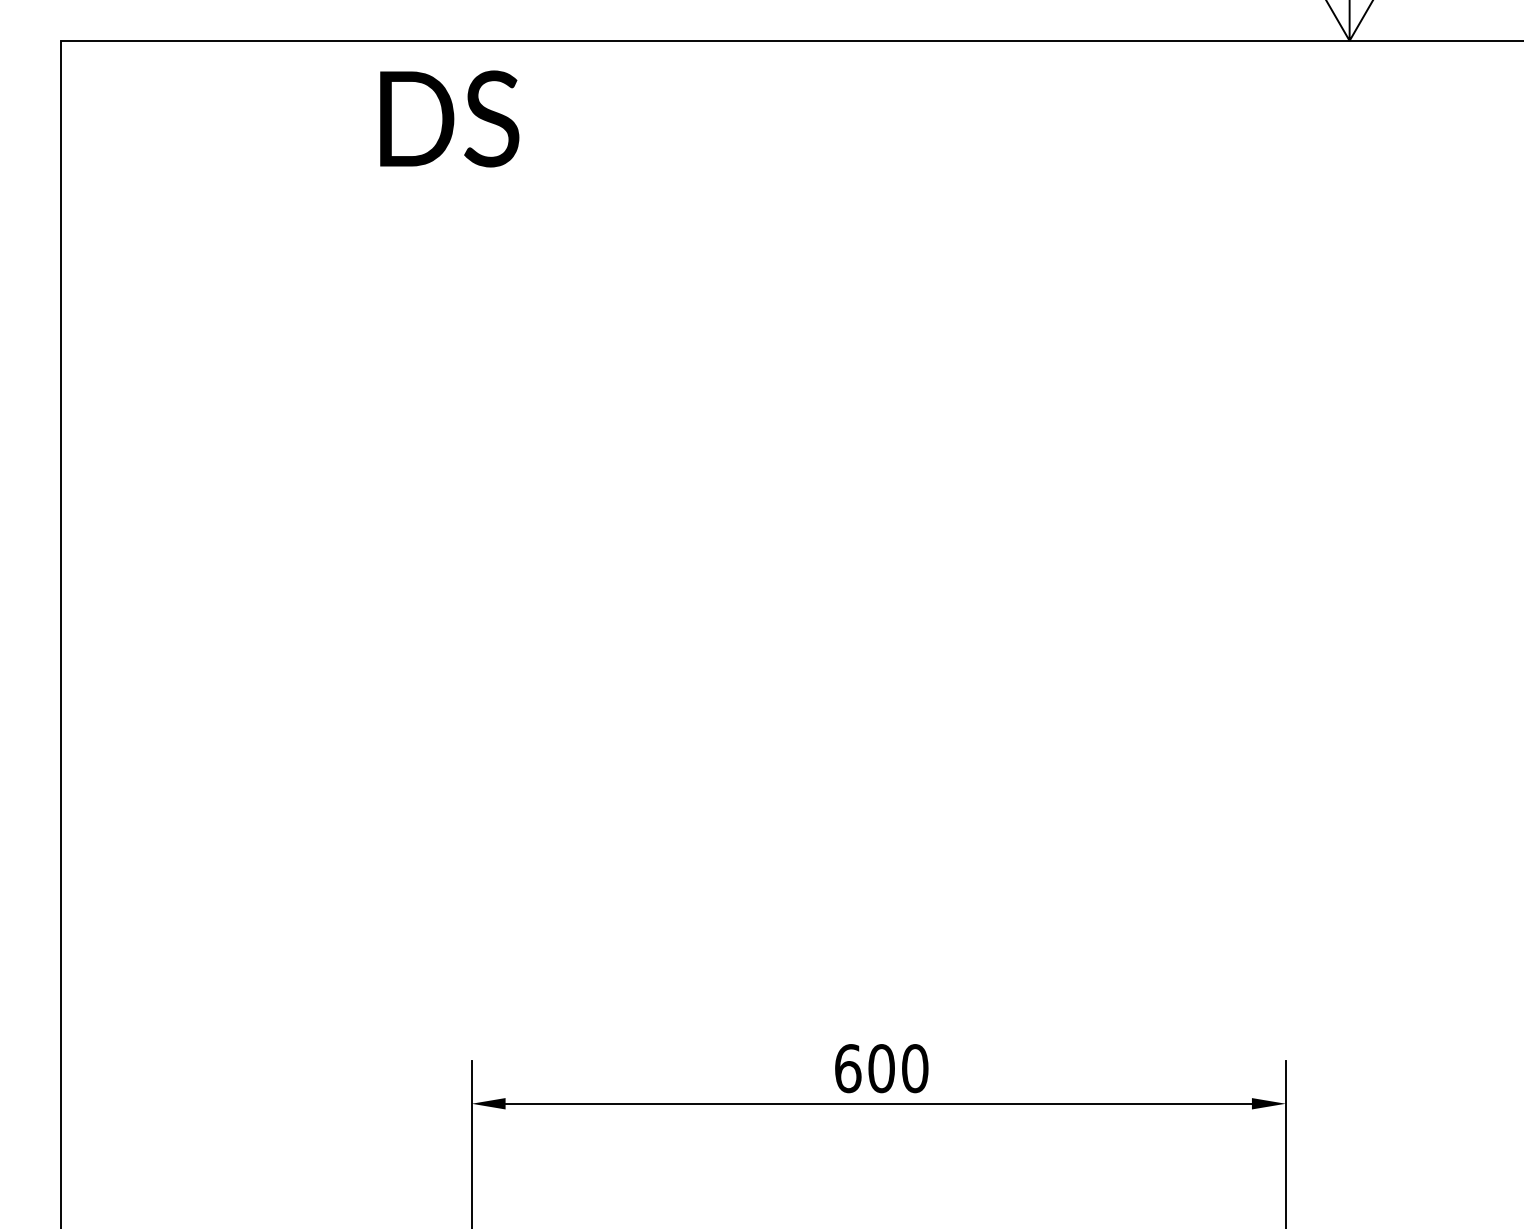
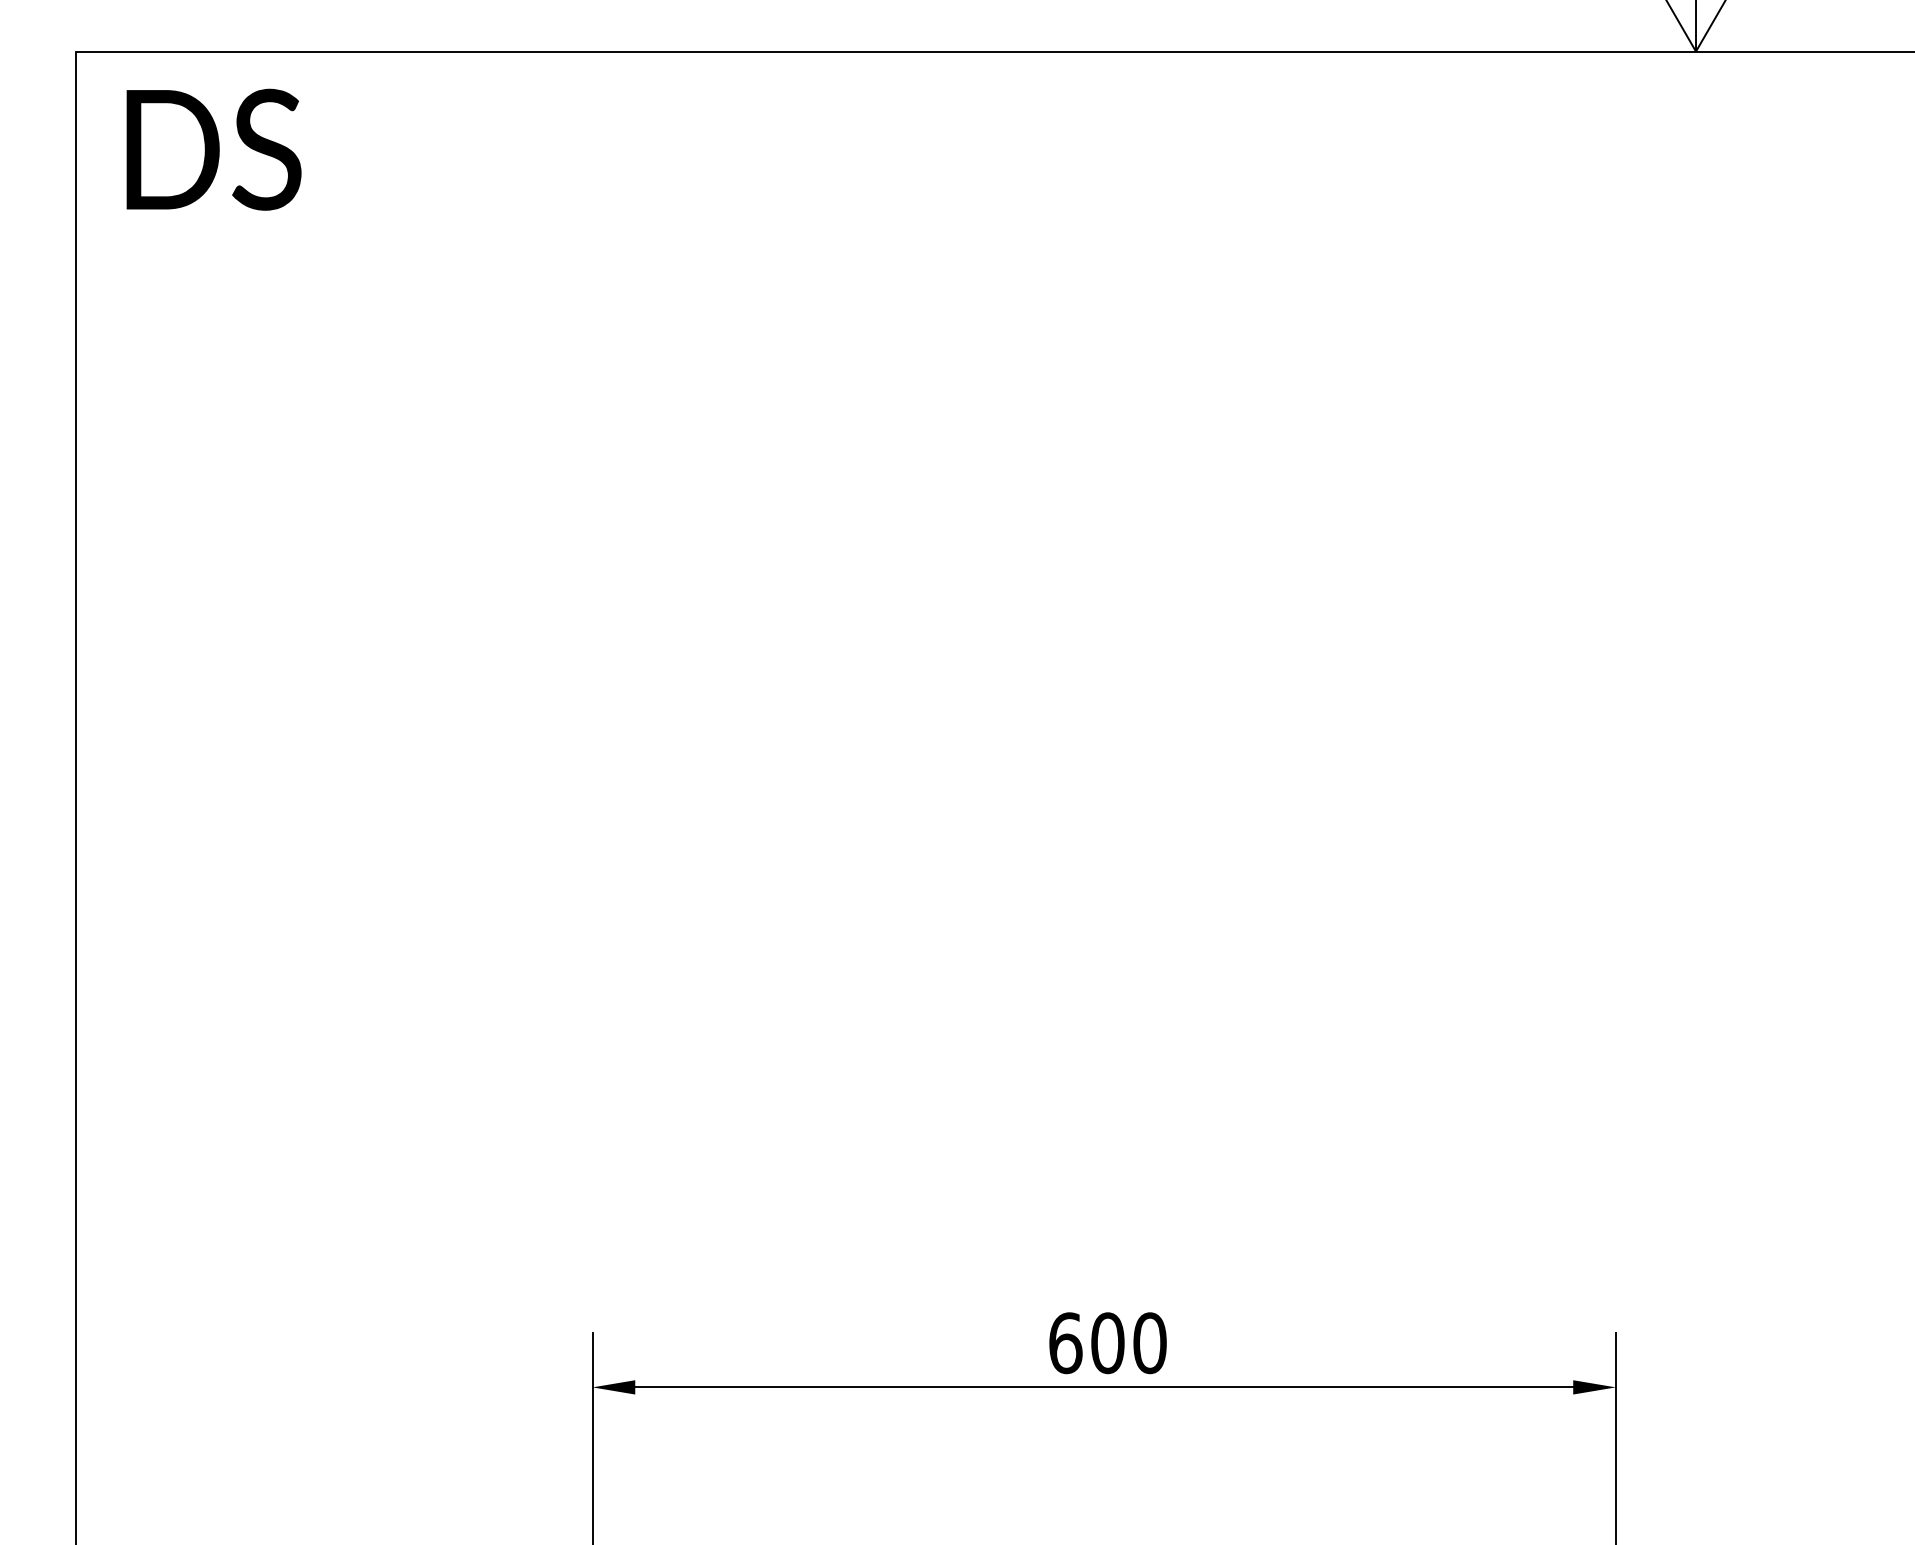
text: (449, 118) -> (213, 149), moved

